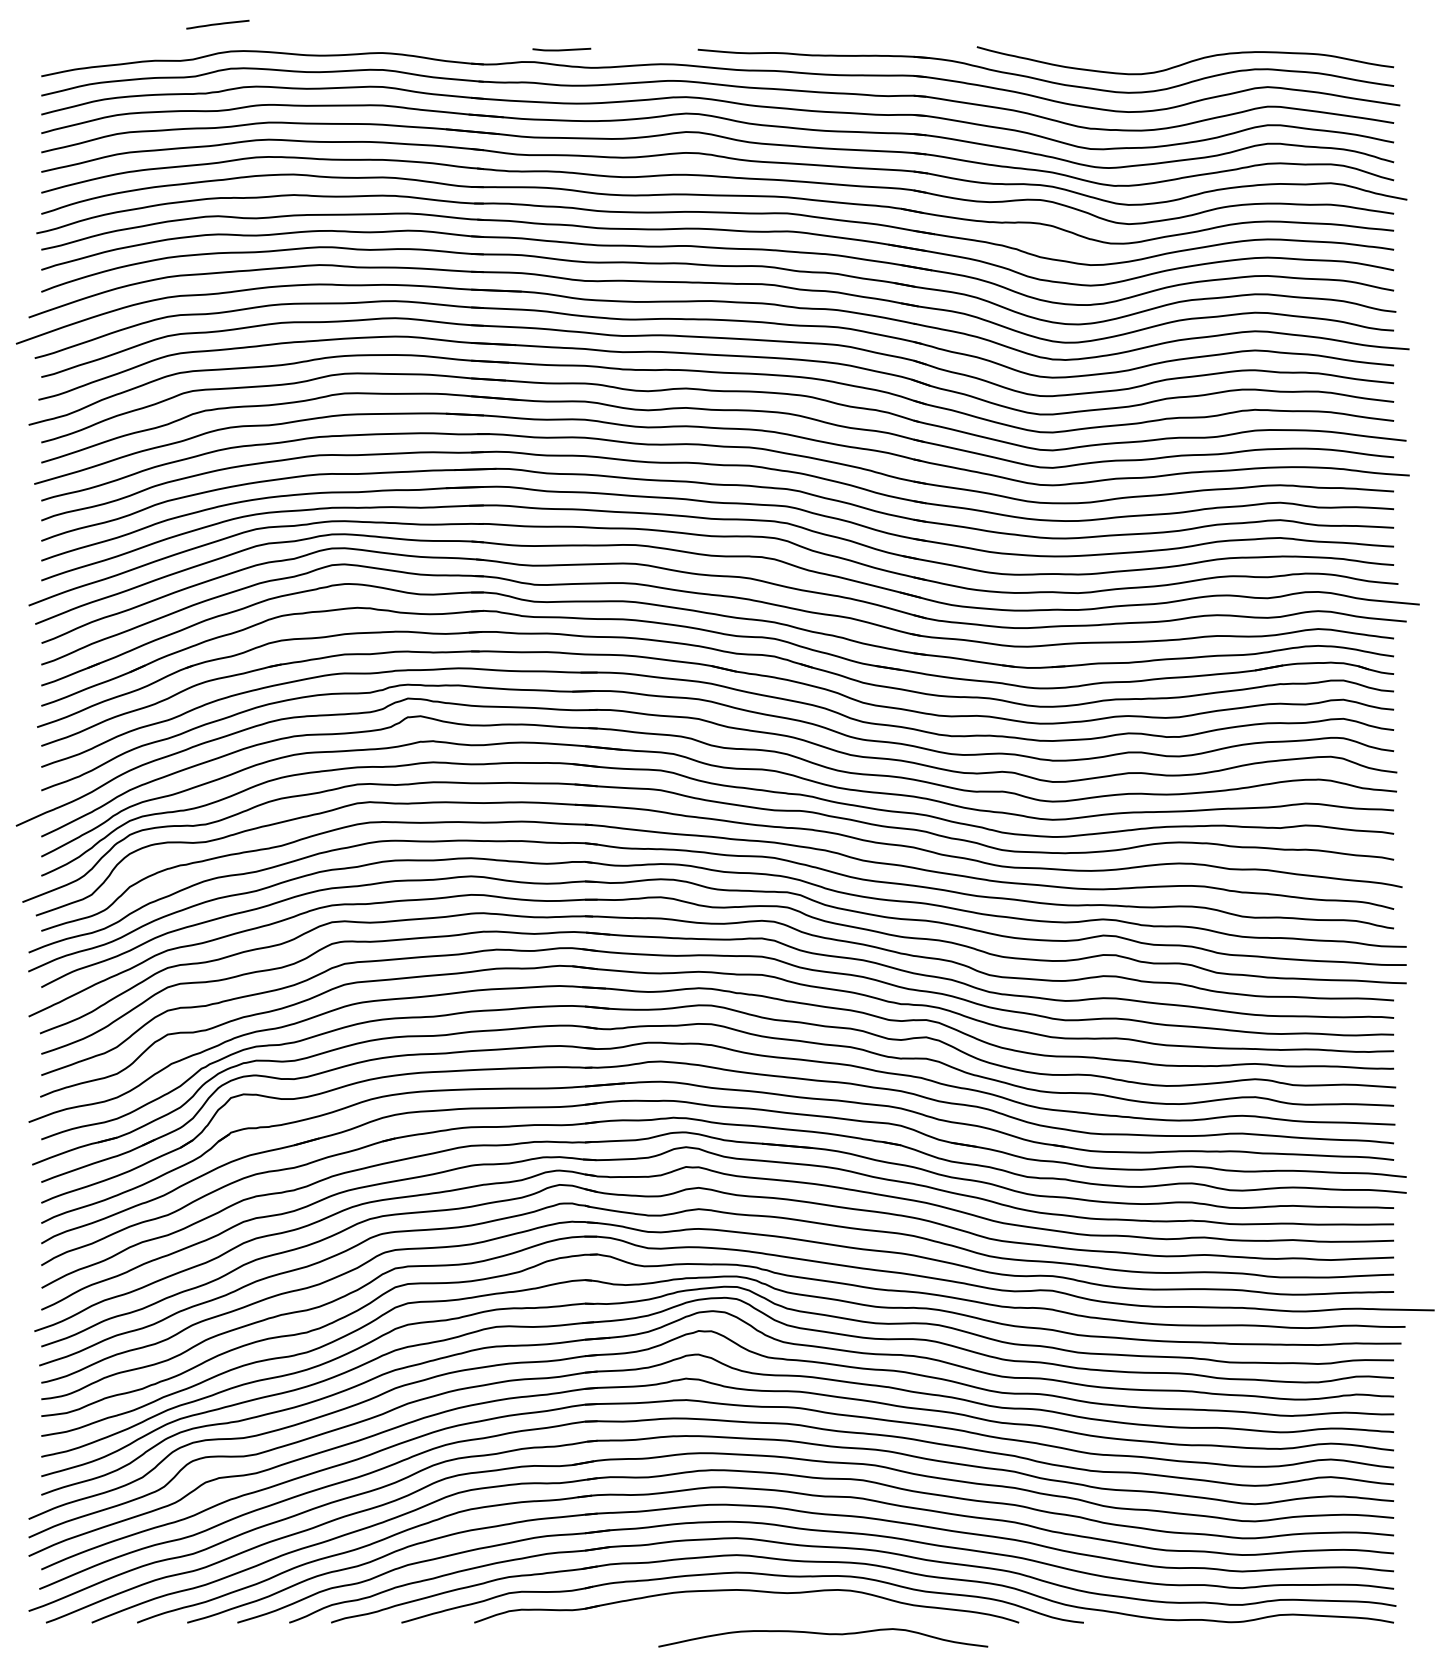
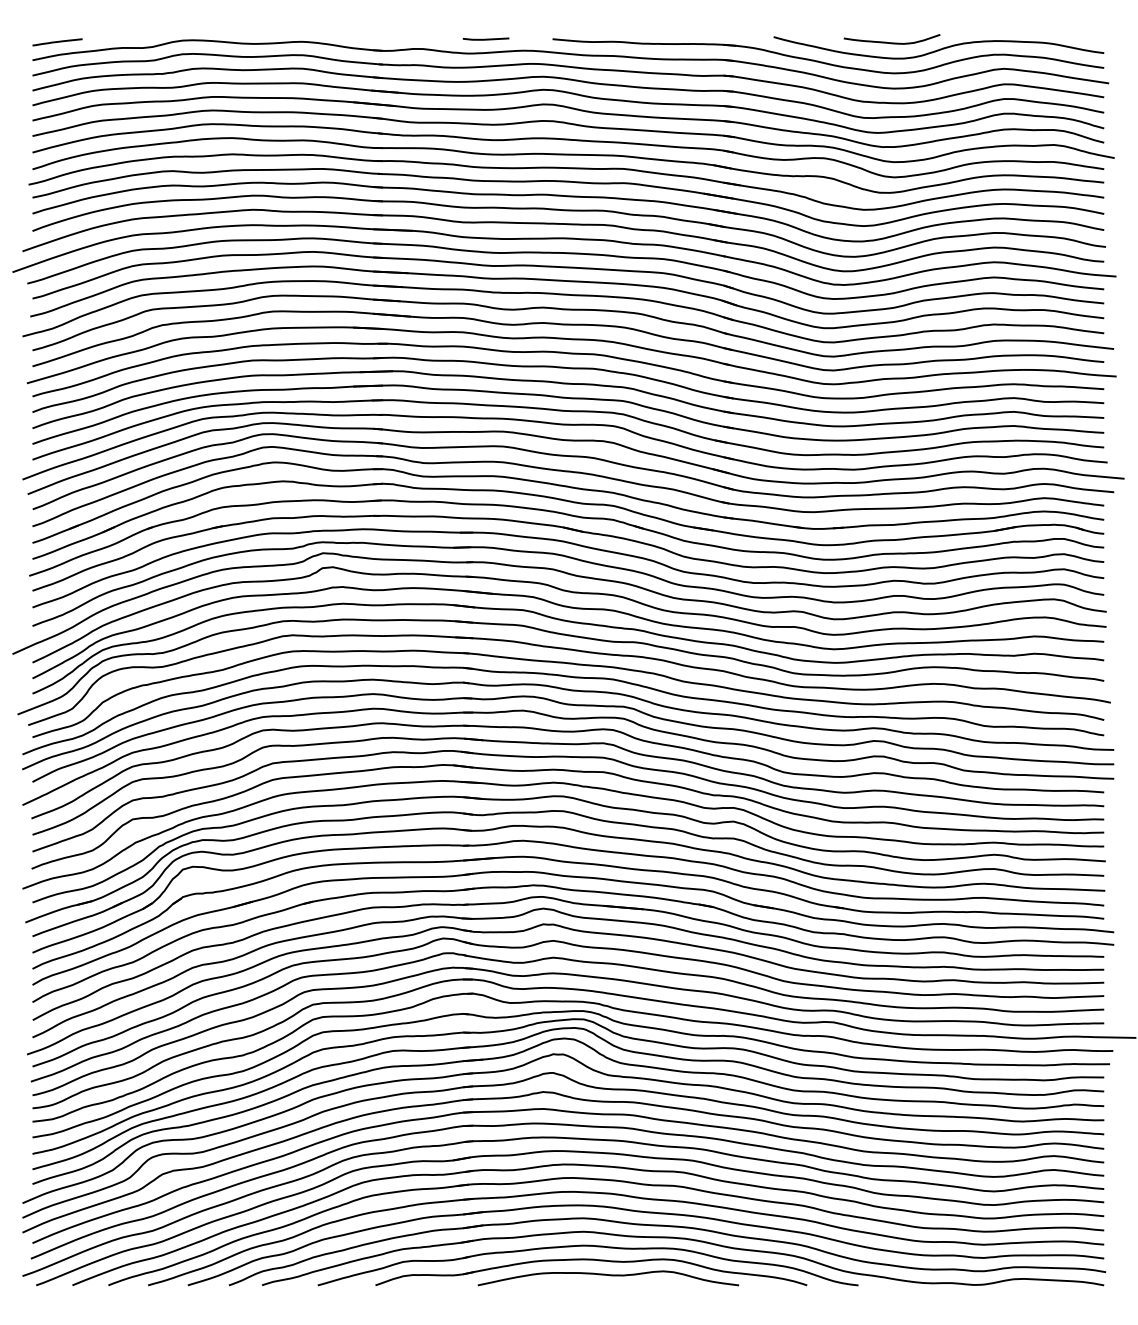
line: (217, 24) -> (57, 42), moved
line: (561, 49) -> (485, 39), moved
curve: (1125, 53) -> (891, 42), added
curve: (823, 1634) -> (608, 1275), moved

